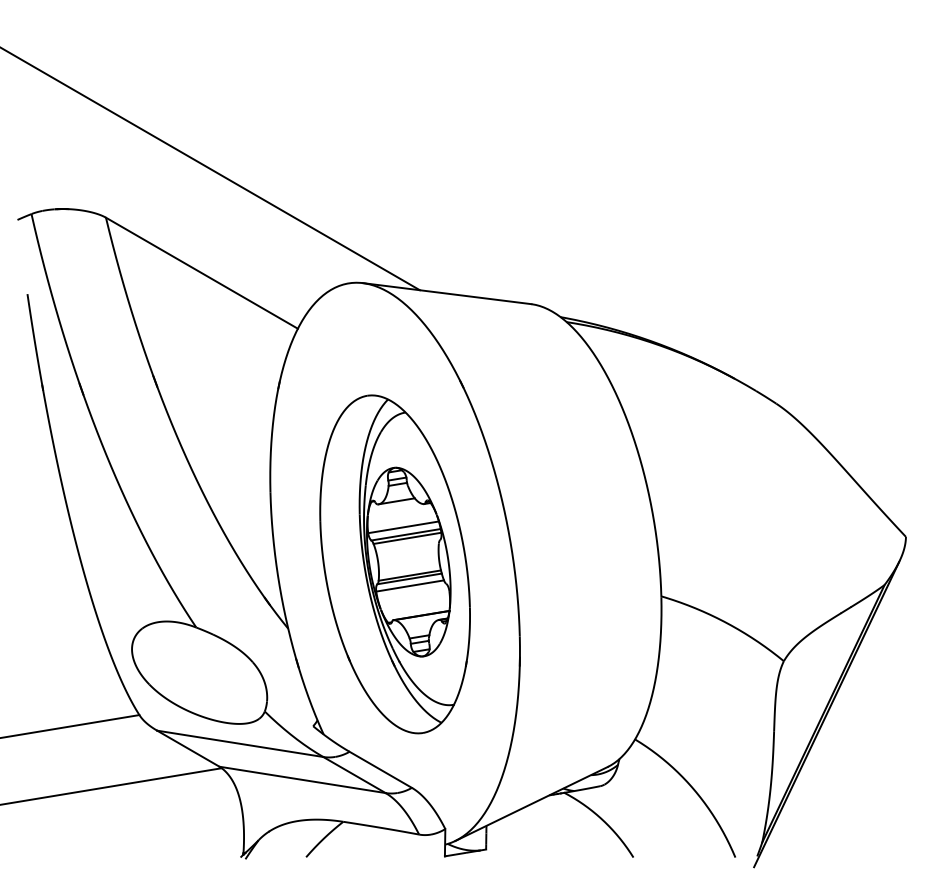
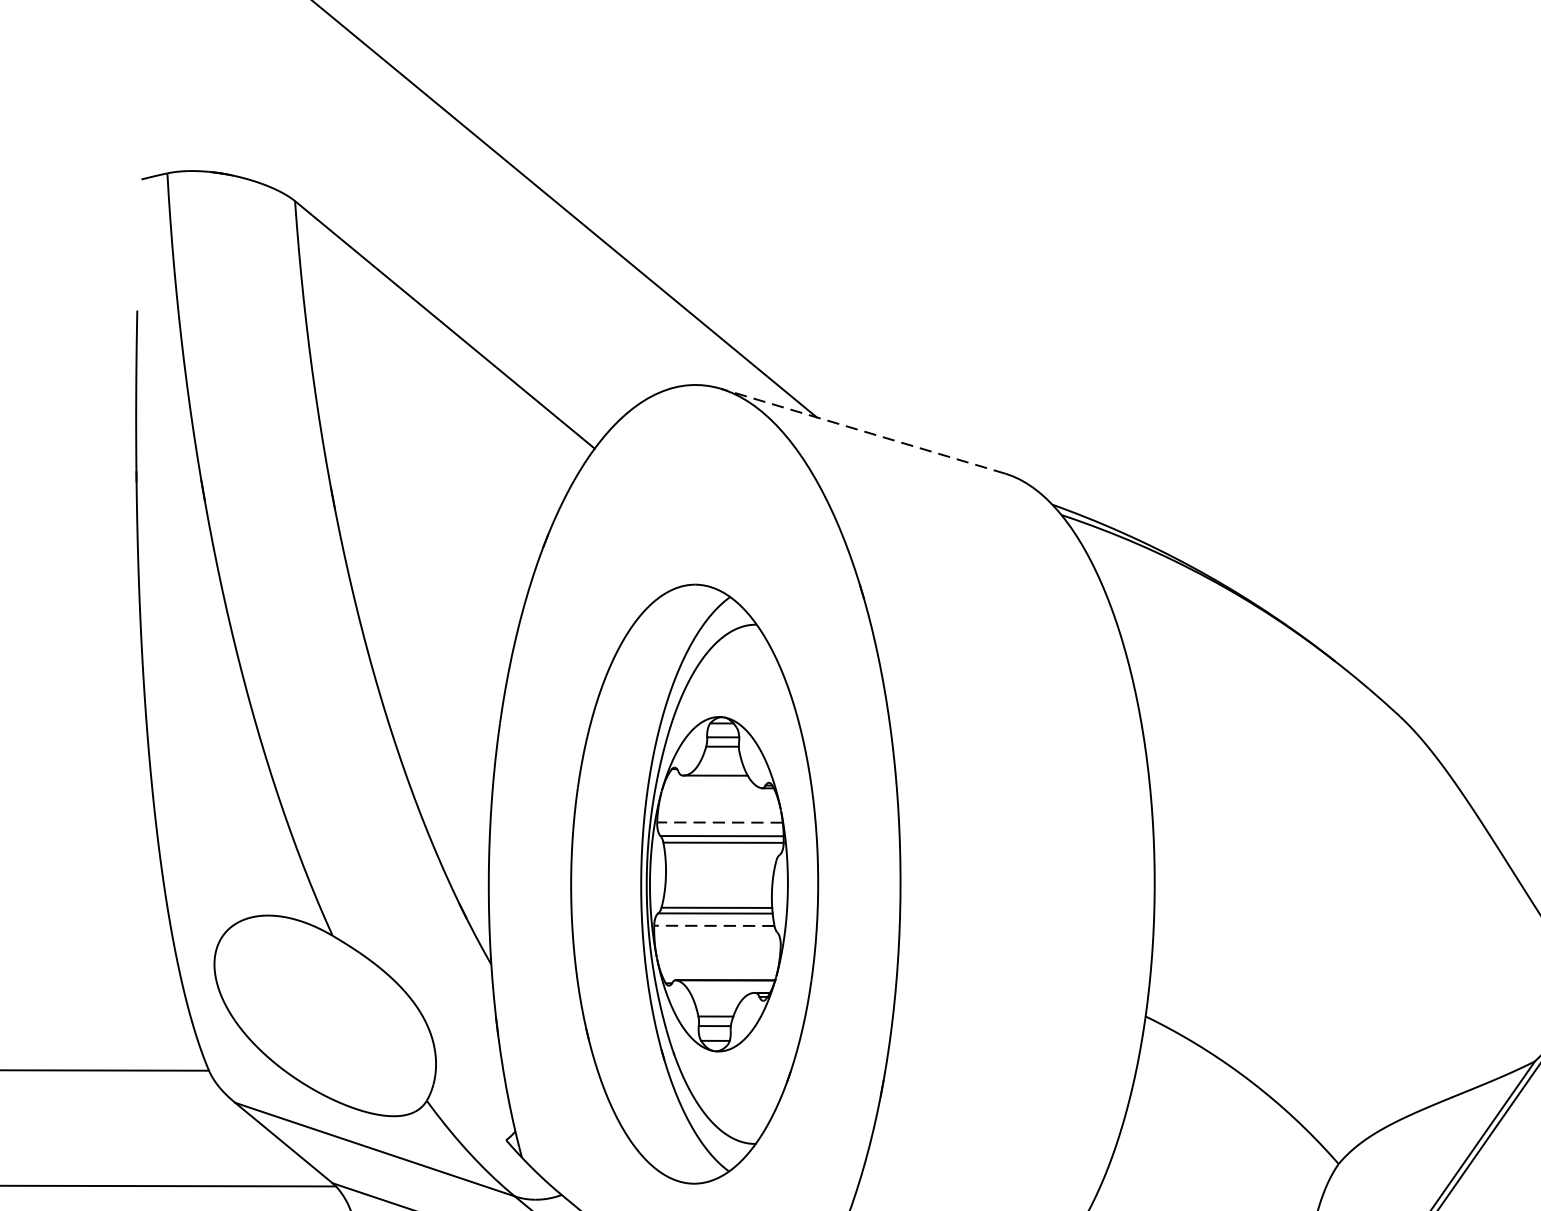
line: (447, 293) -> (863, 431), solid -> dashed
line: (403, 527) -> (719, 822), solid -> dashed
line: (409, 586) -> (713, 926), solid -> dashed

